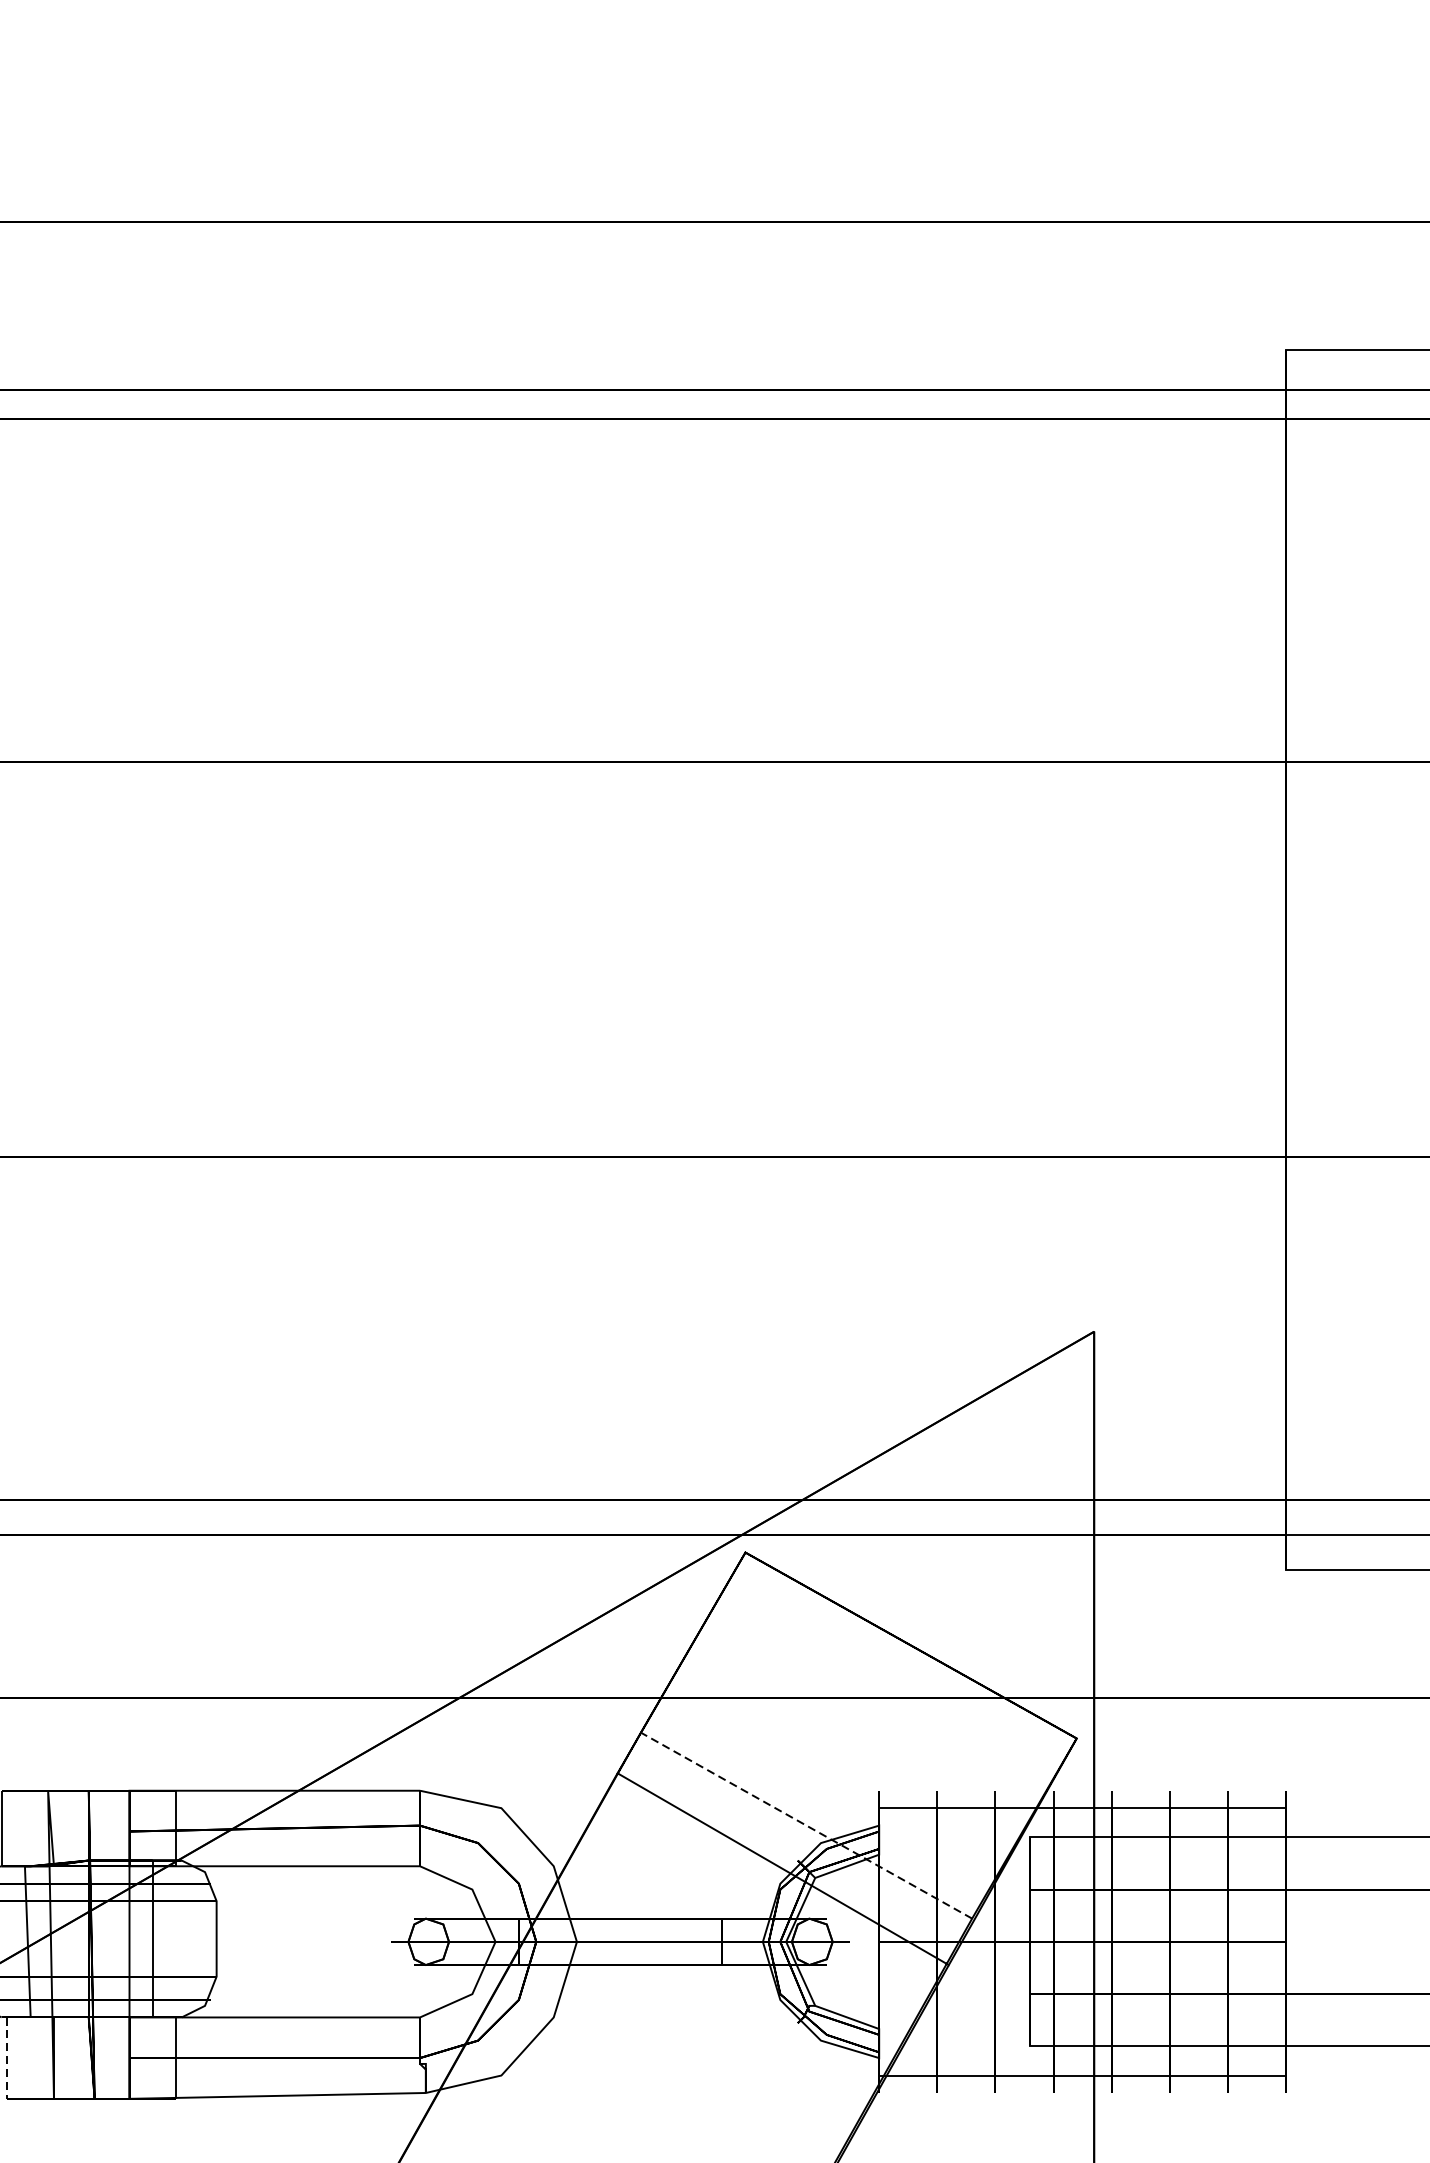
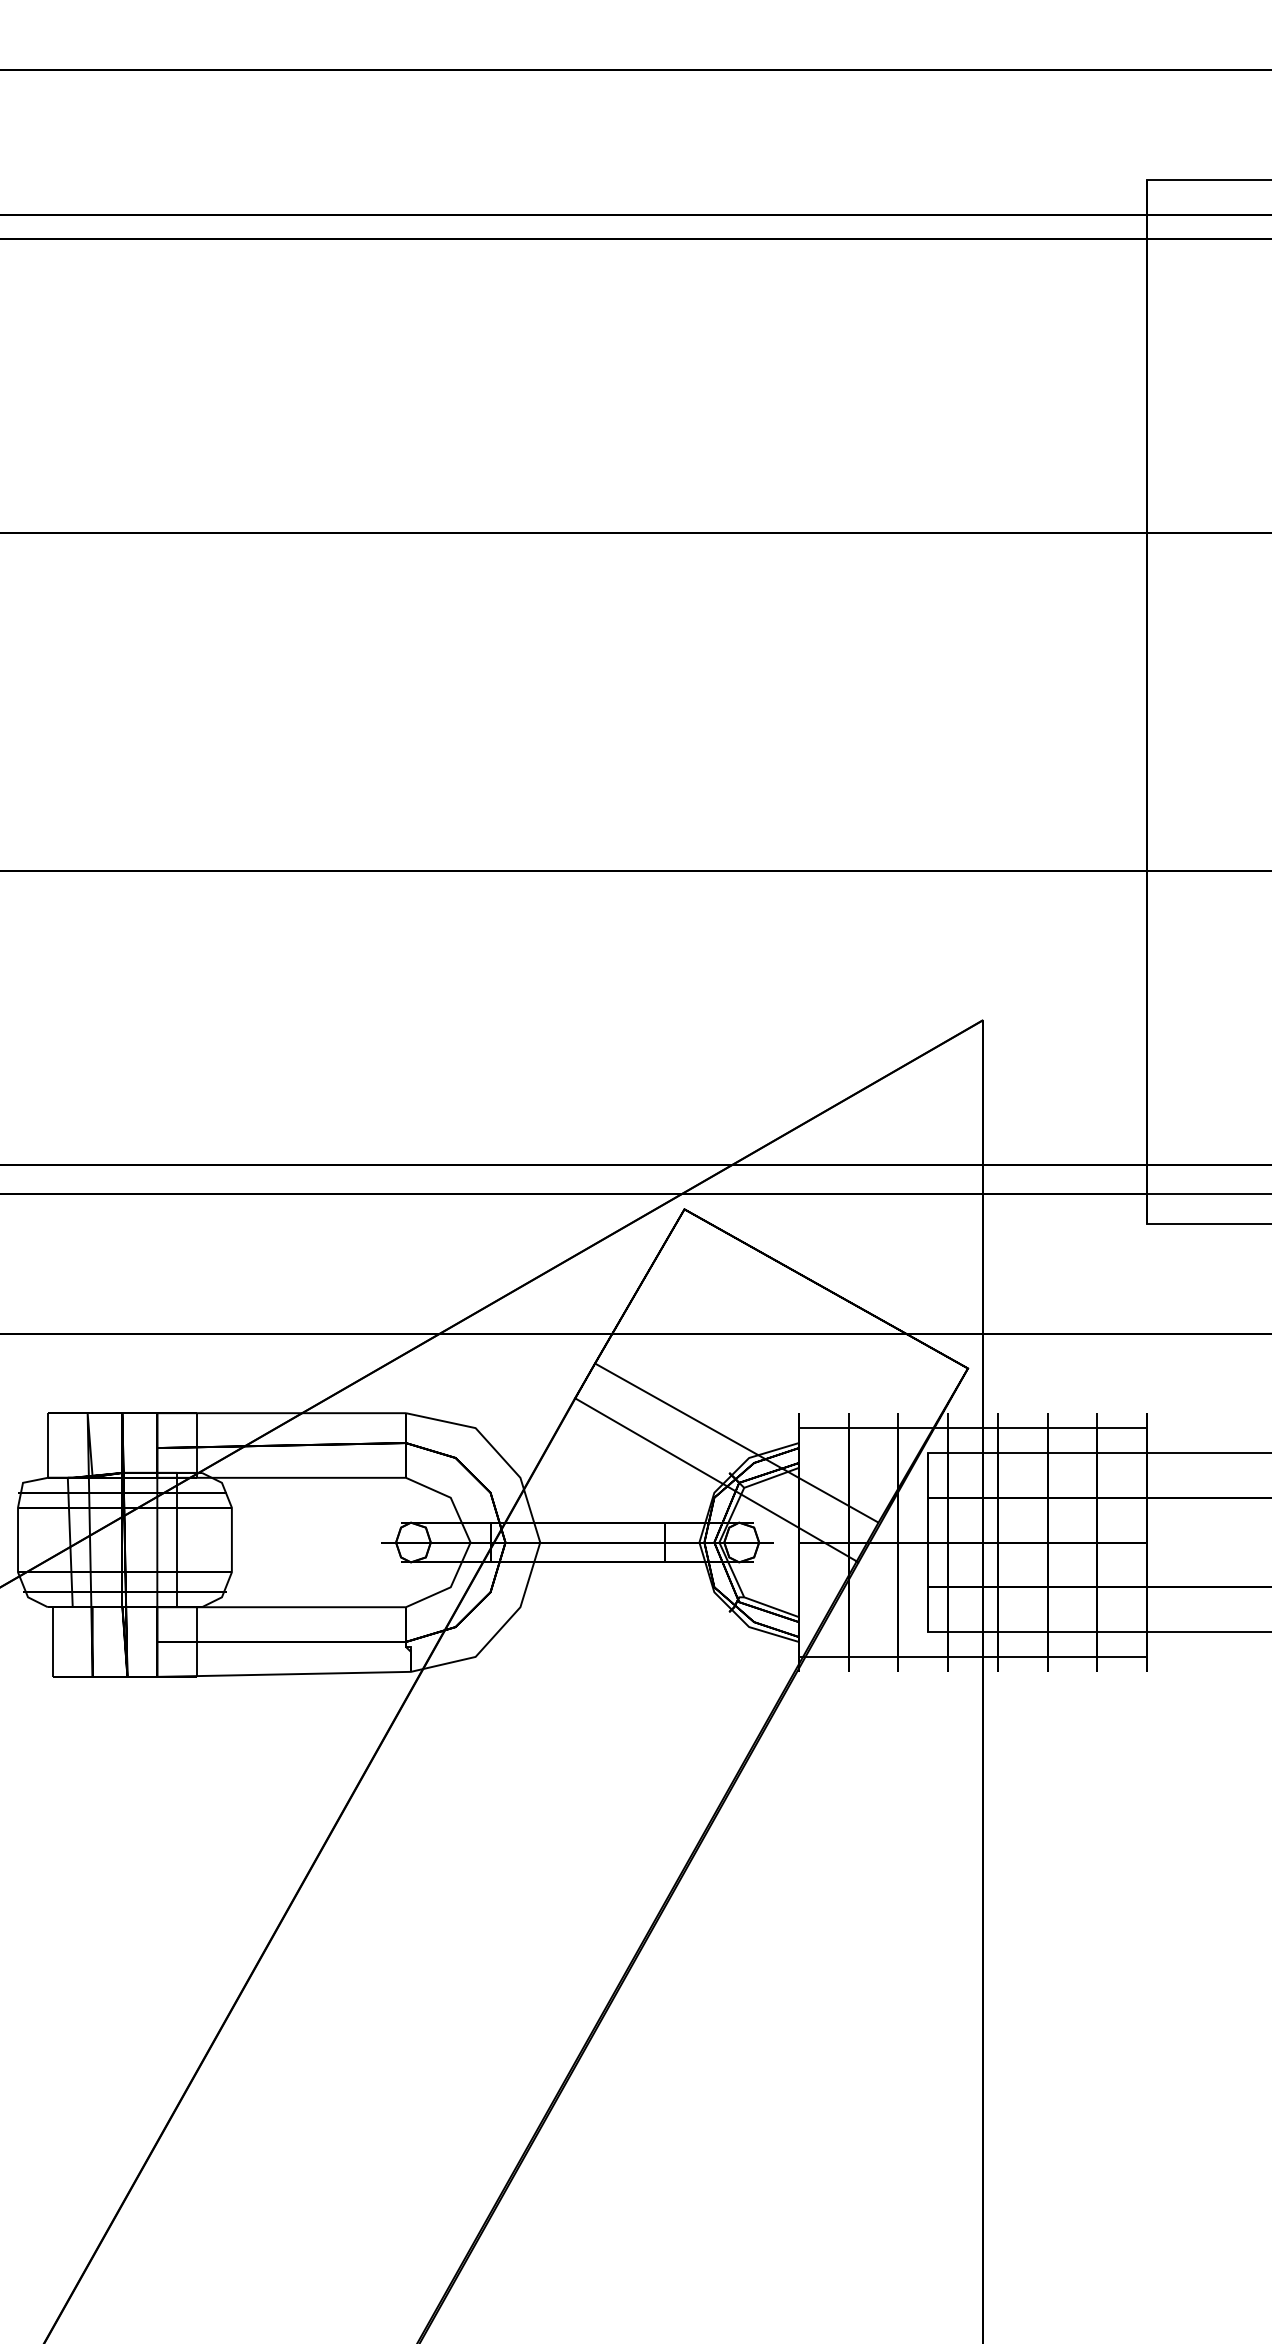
line: (806, 1826) -> (736, 1443), dashed -> solid
line: (7, 2058) -> (52, 1642), dashed -> solid

